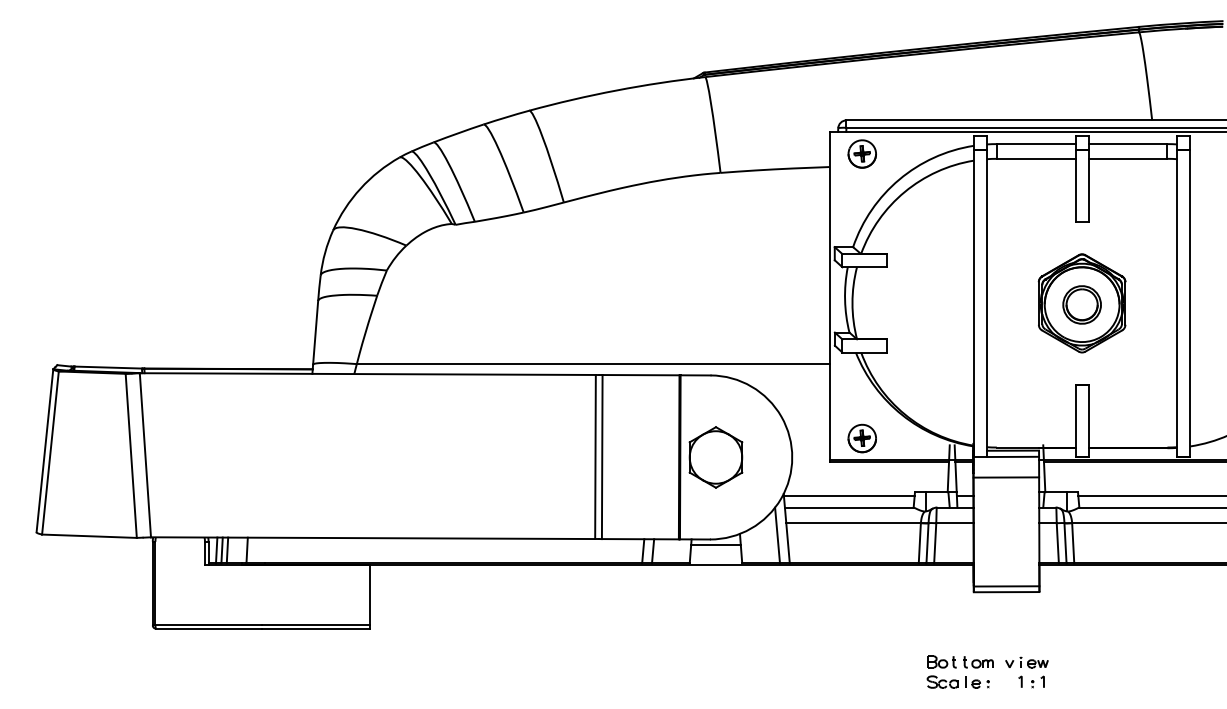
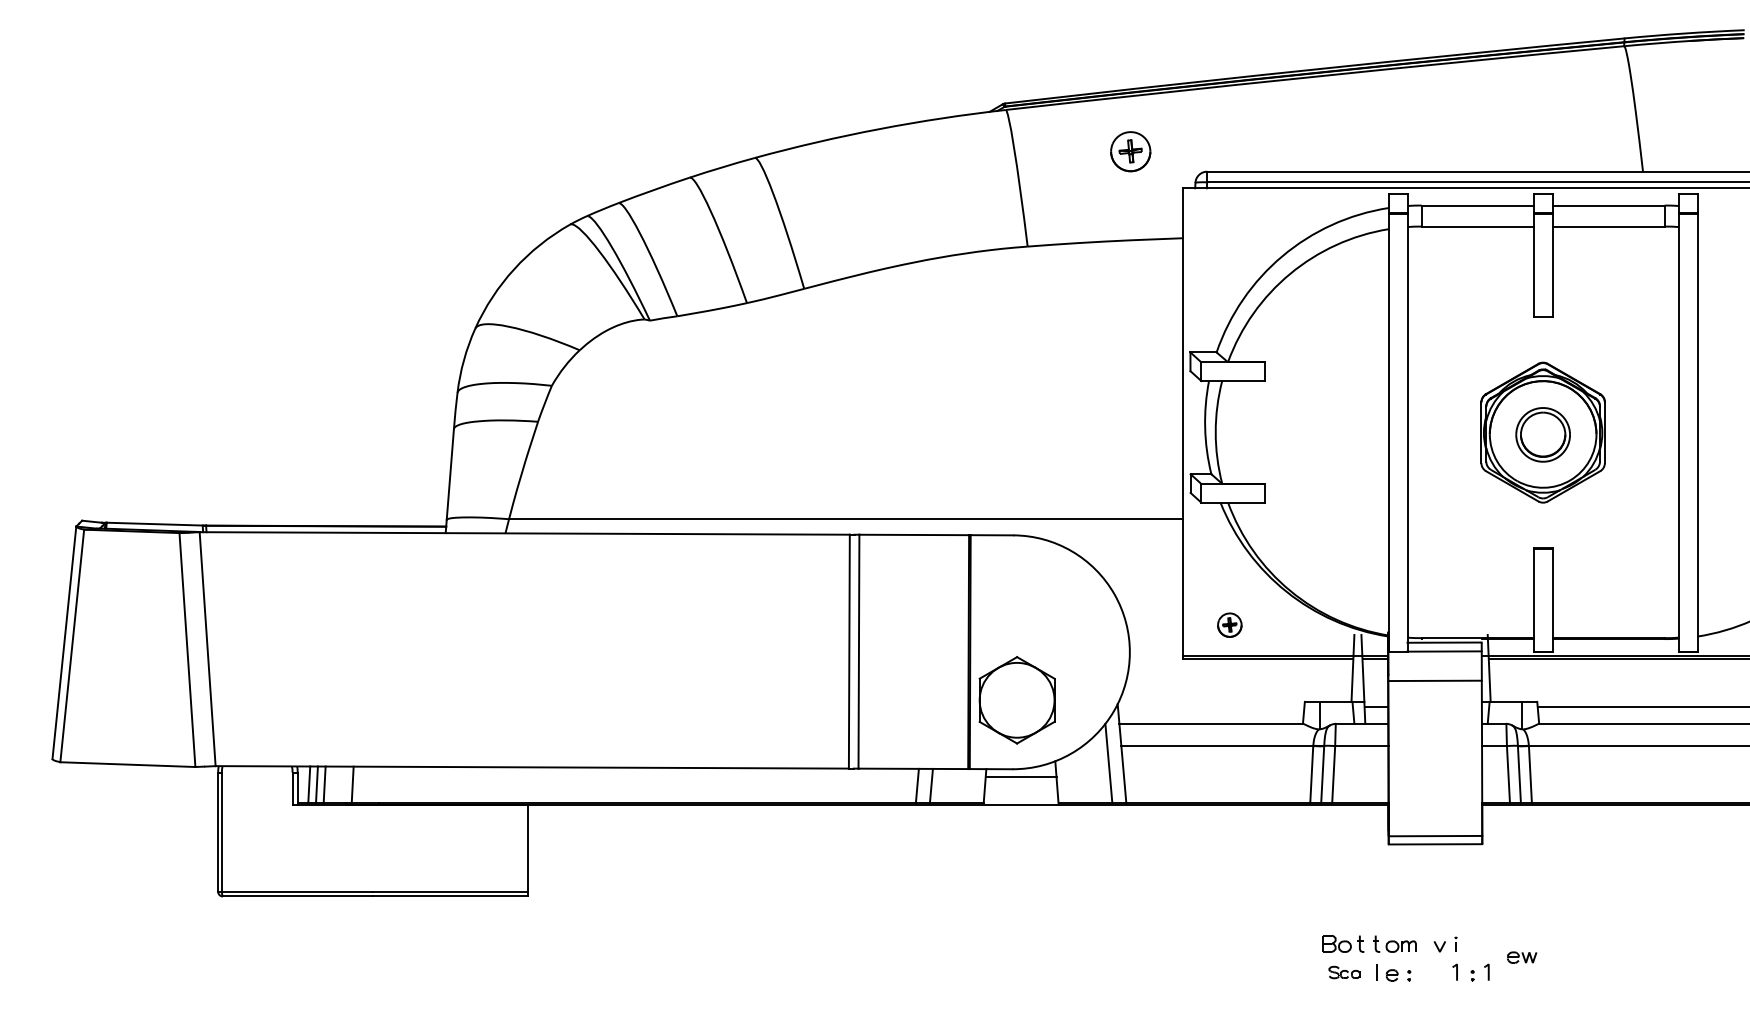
part: (862, 153) -> (1130, 151), moved
part: (862, 437) -> (1229, 624), size x0.6
part: (715, 457) -> (1016, 700), moved
line: (848, 495) -> (1210, 706), removed
part: (1038, 663) -> (1522, 957), moved
part: (942, 682) -> (1344, 972), size x0.7

